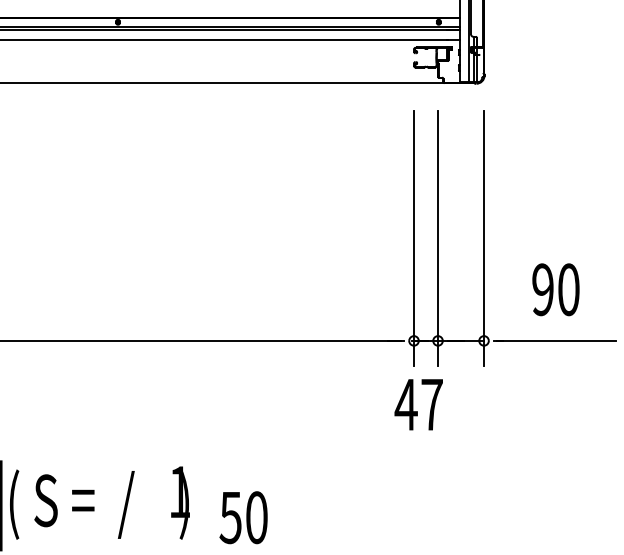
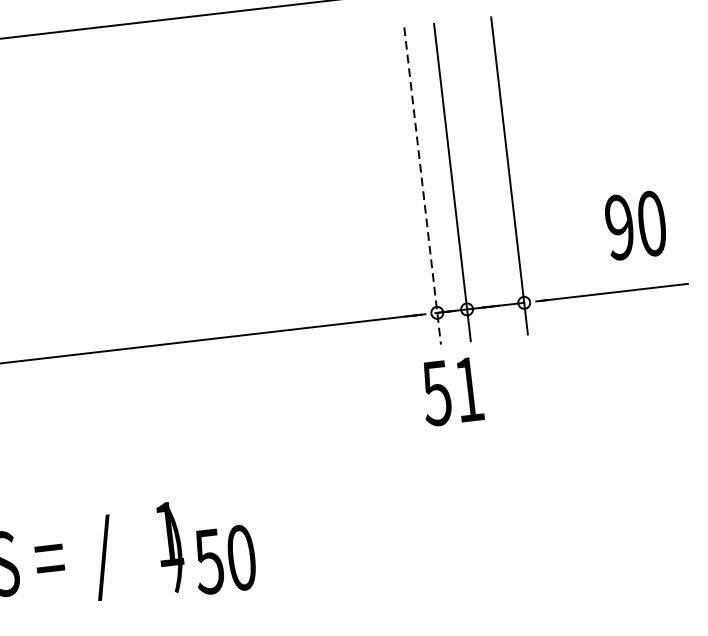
line: (414, 238) -> (423, 185), solid -> dashed
text: (555, 289) -> (635, 225), moved
text: (418, 405) -> (452, 392), 47 -> 51
text: (243, 517) -> (224, 559), moved

